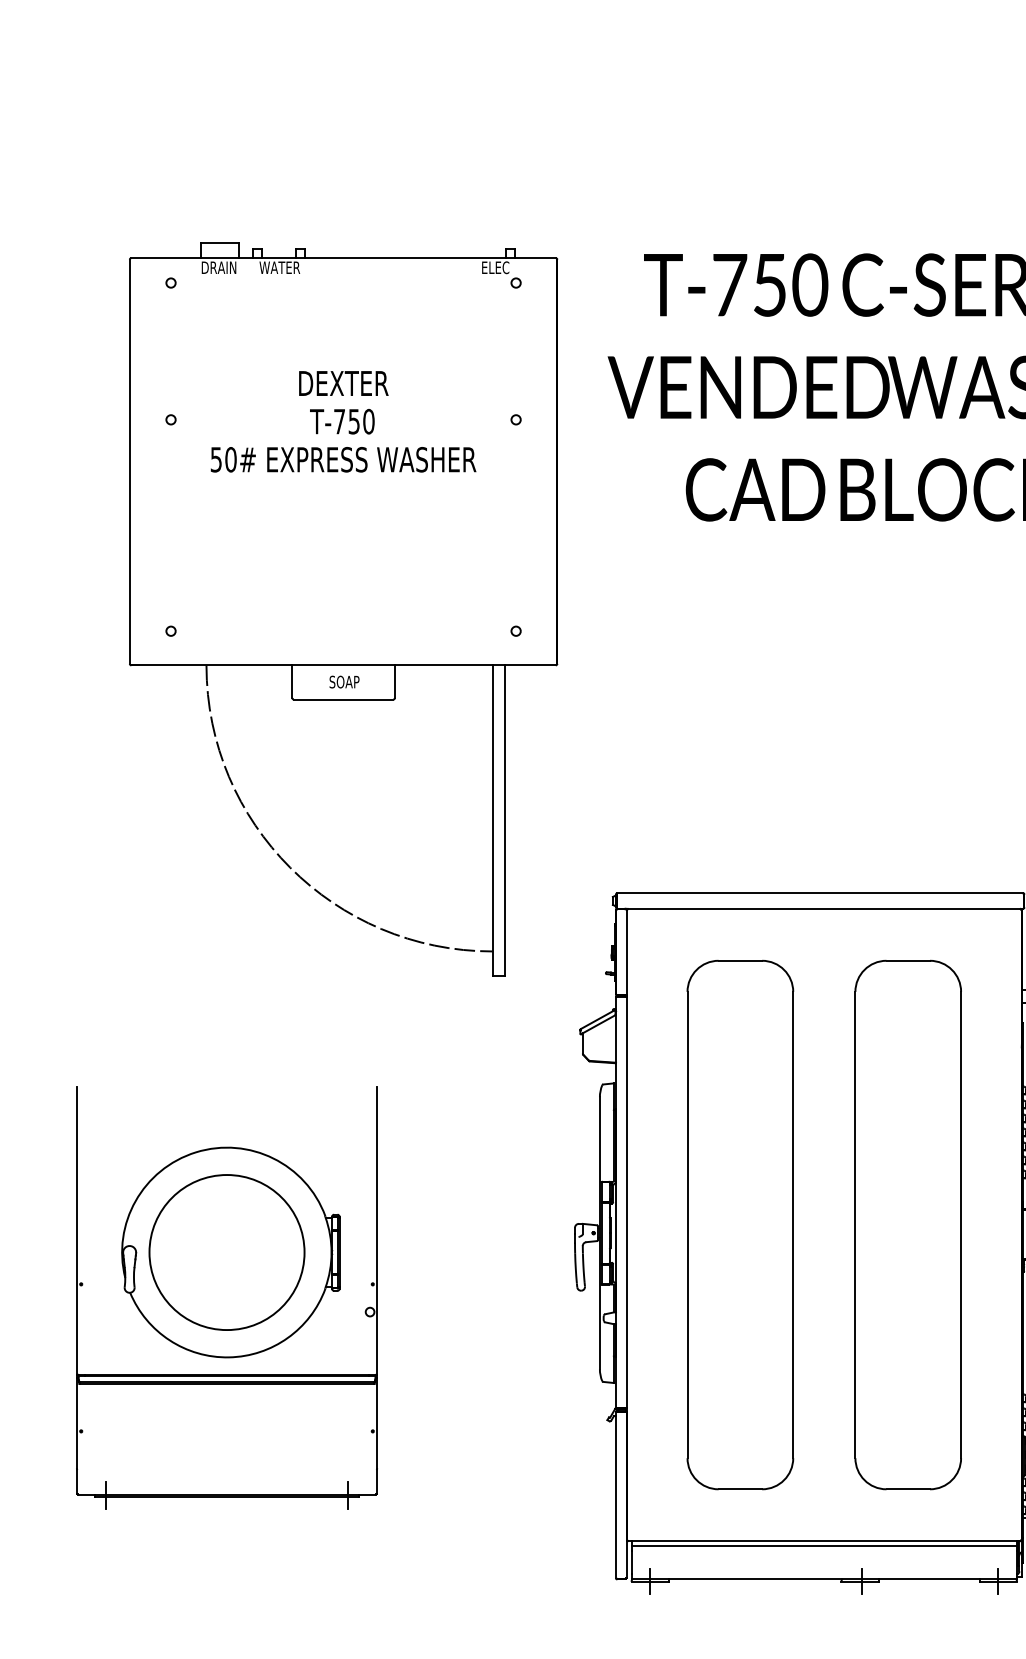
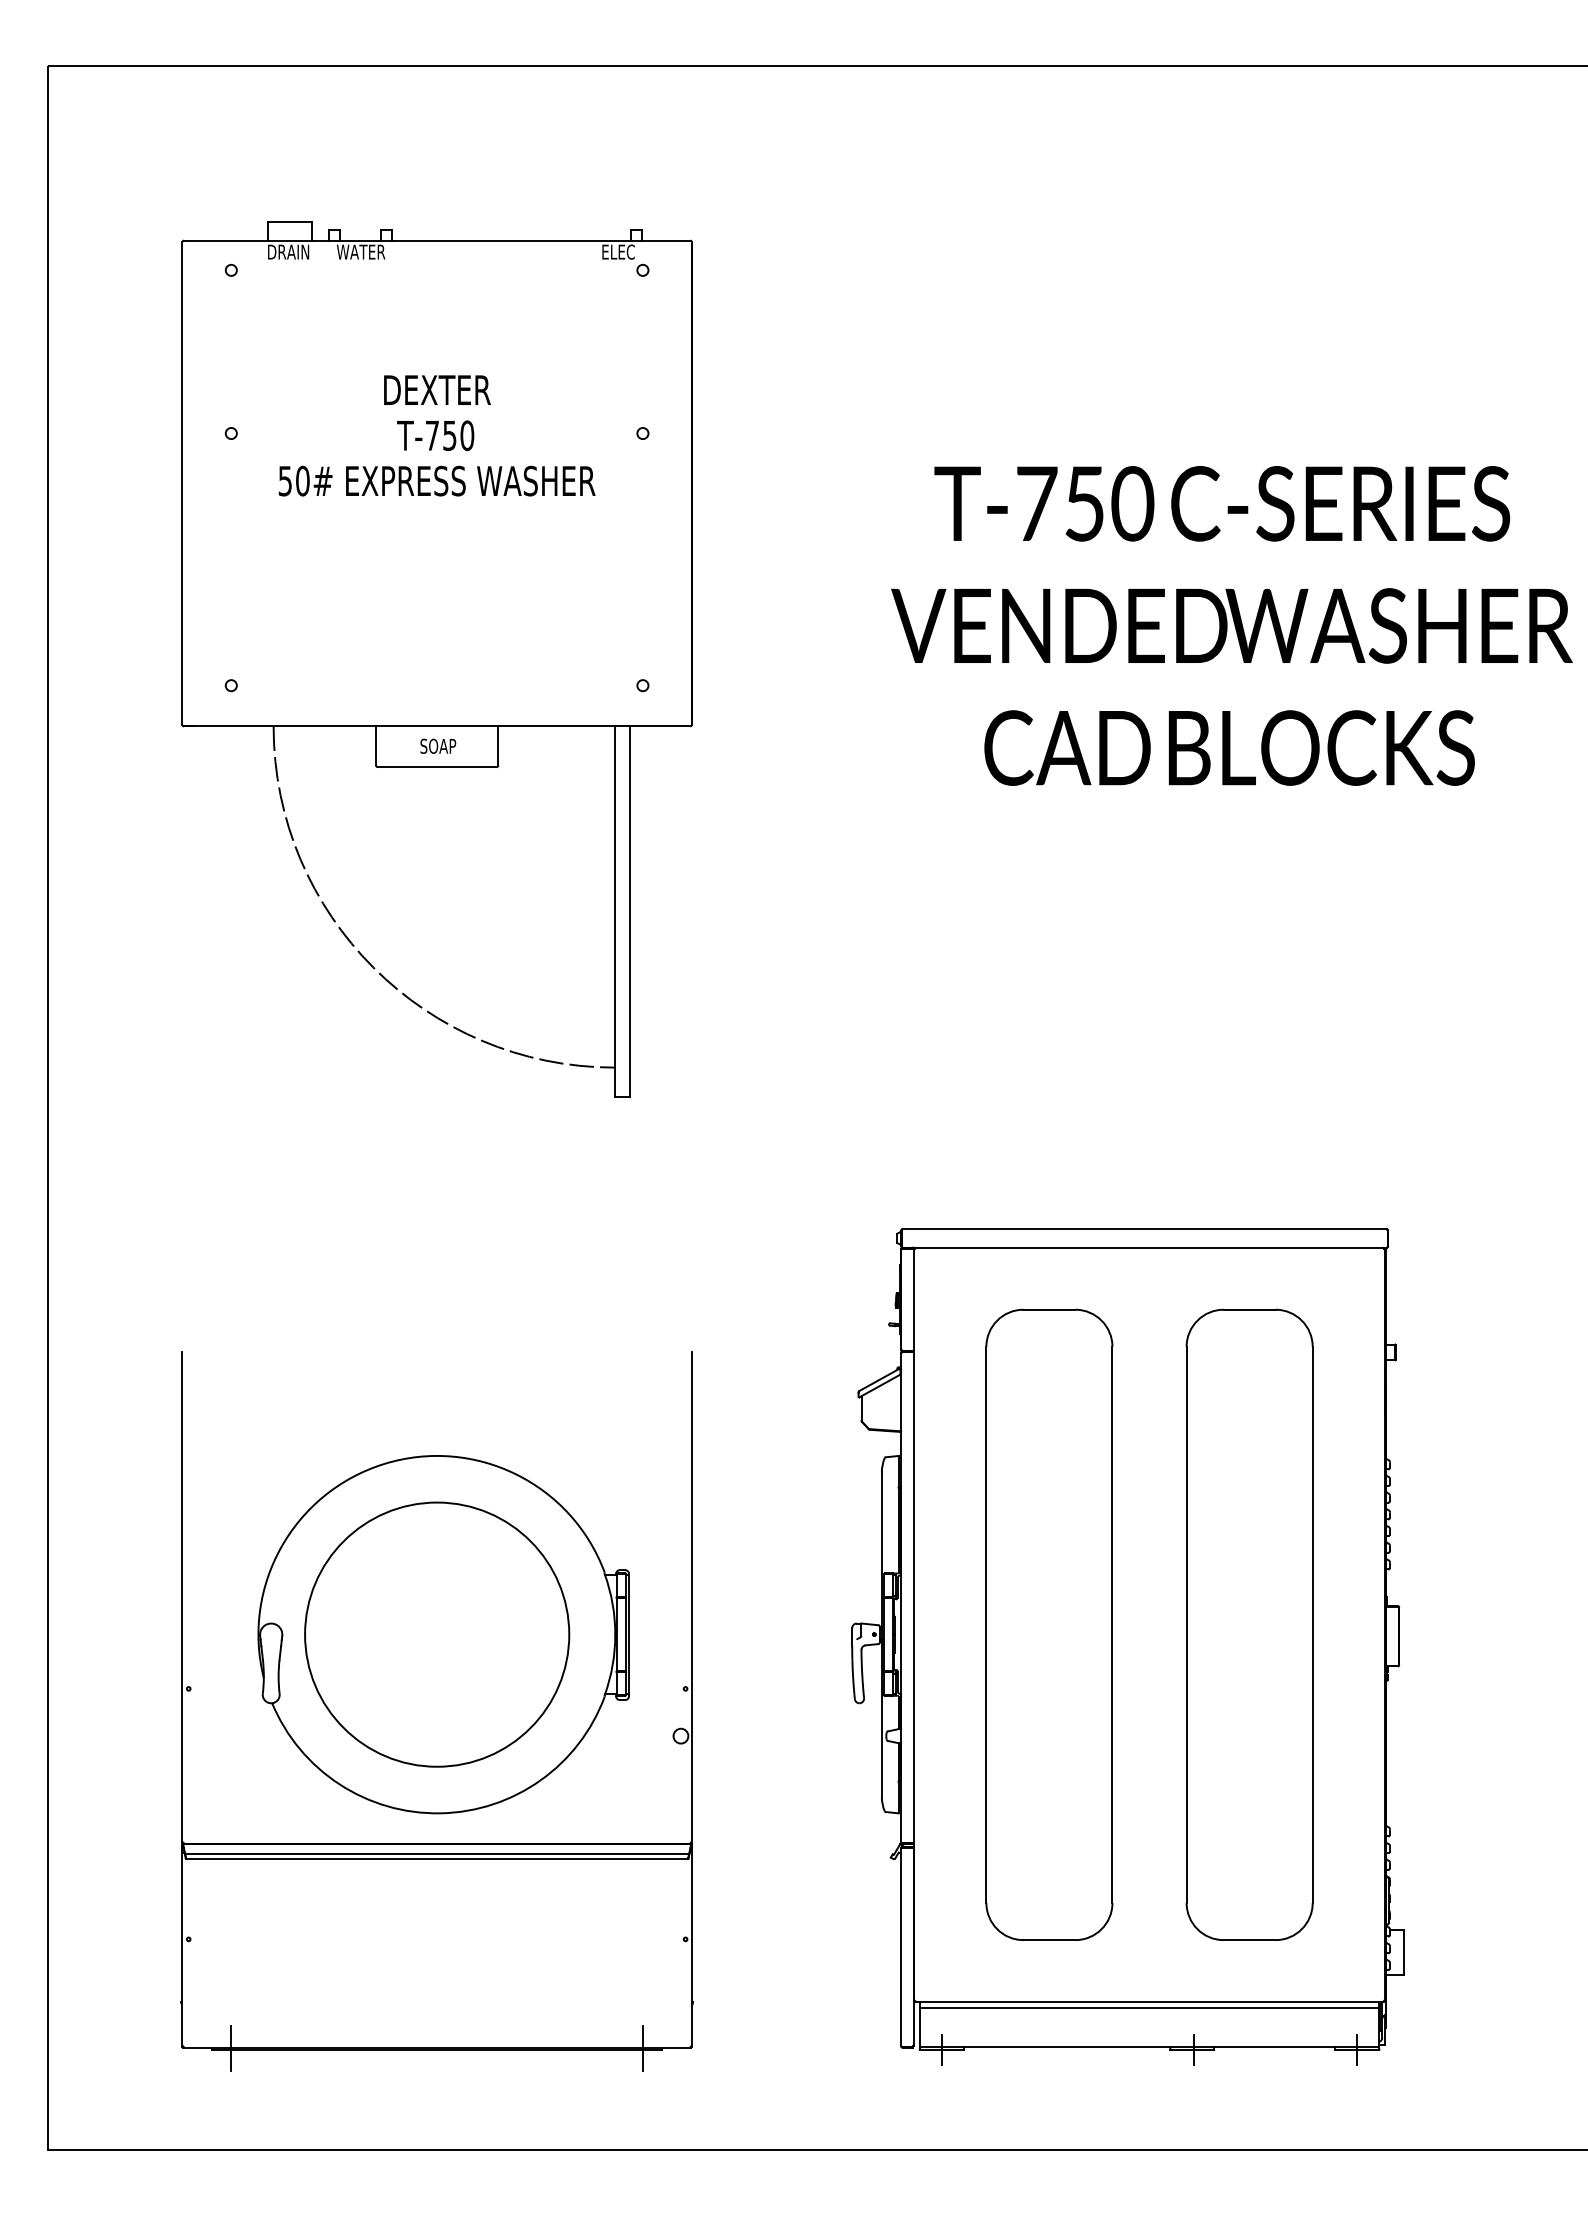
part: (343, 609) -> (436, 659), moved
part: (226, 1297) -> (436, 1711), size x1.43

